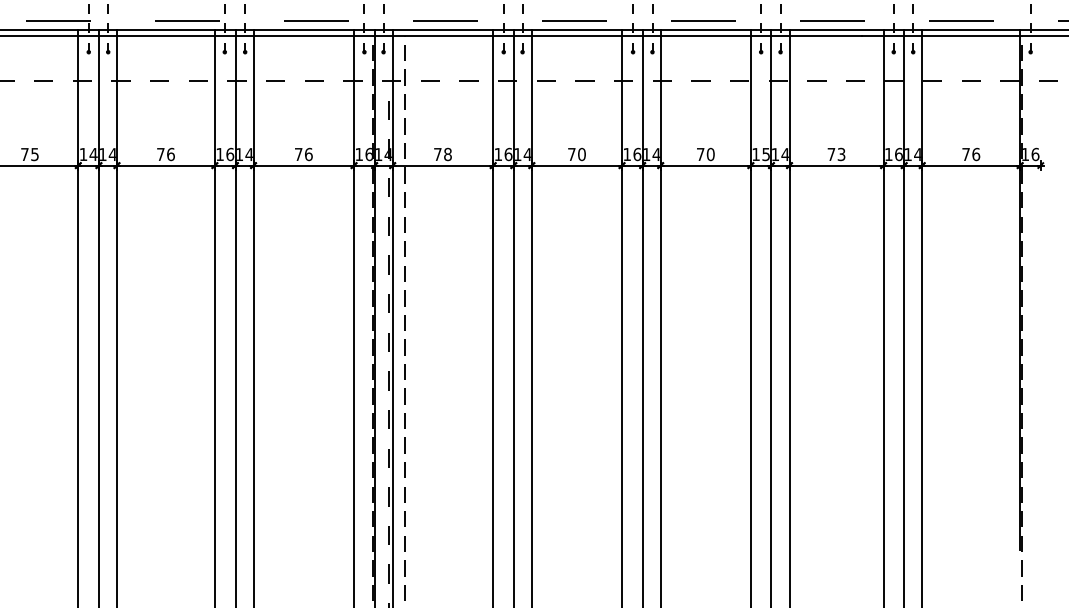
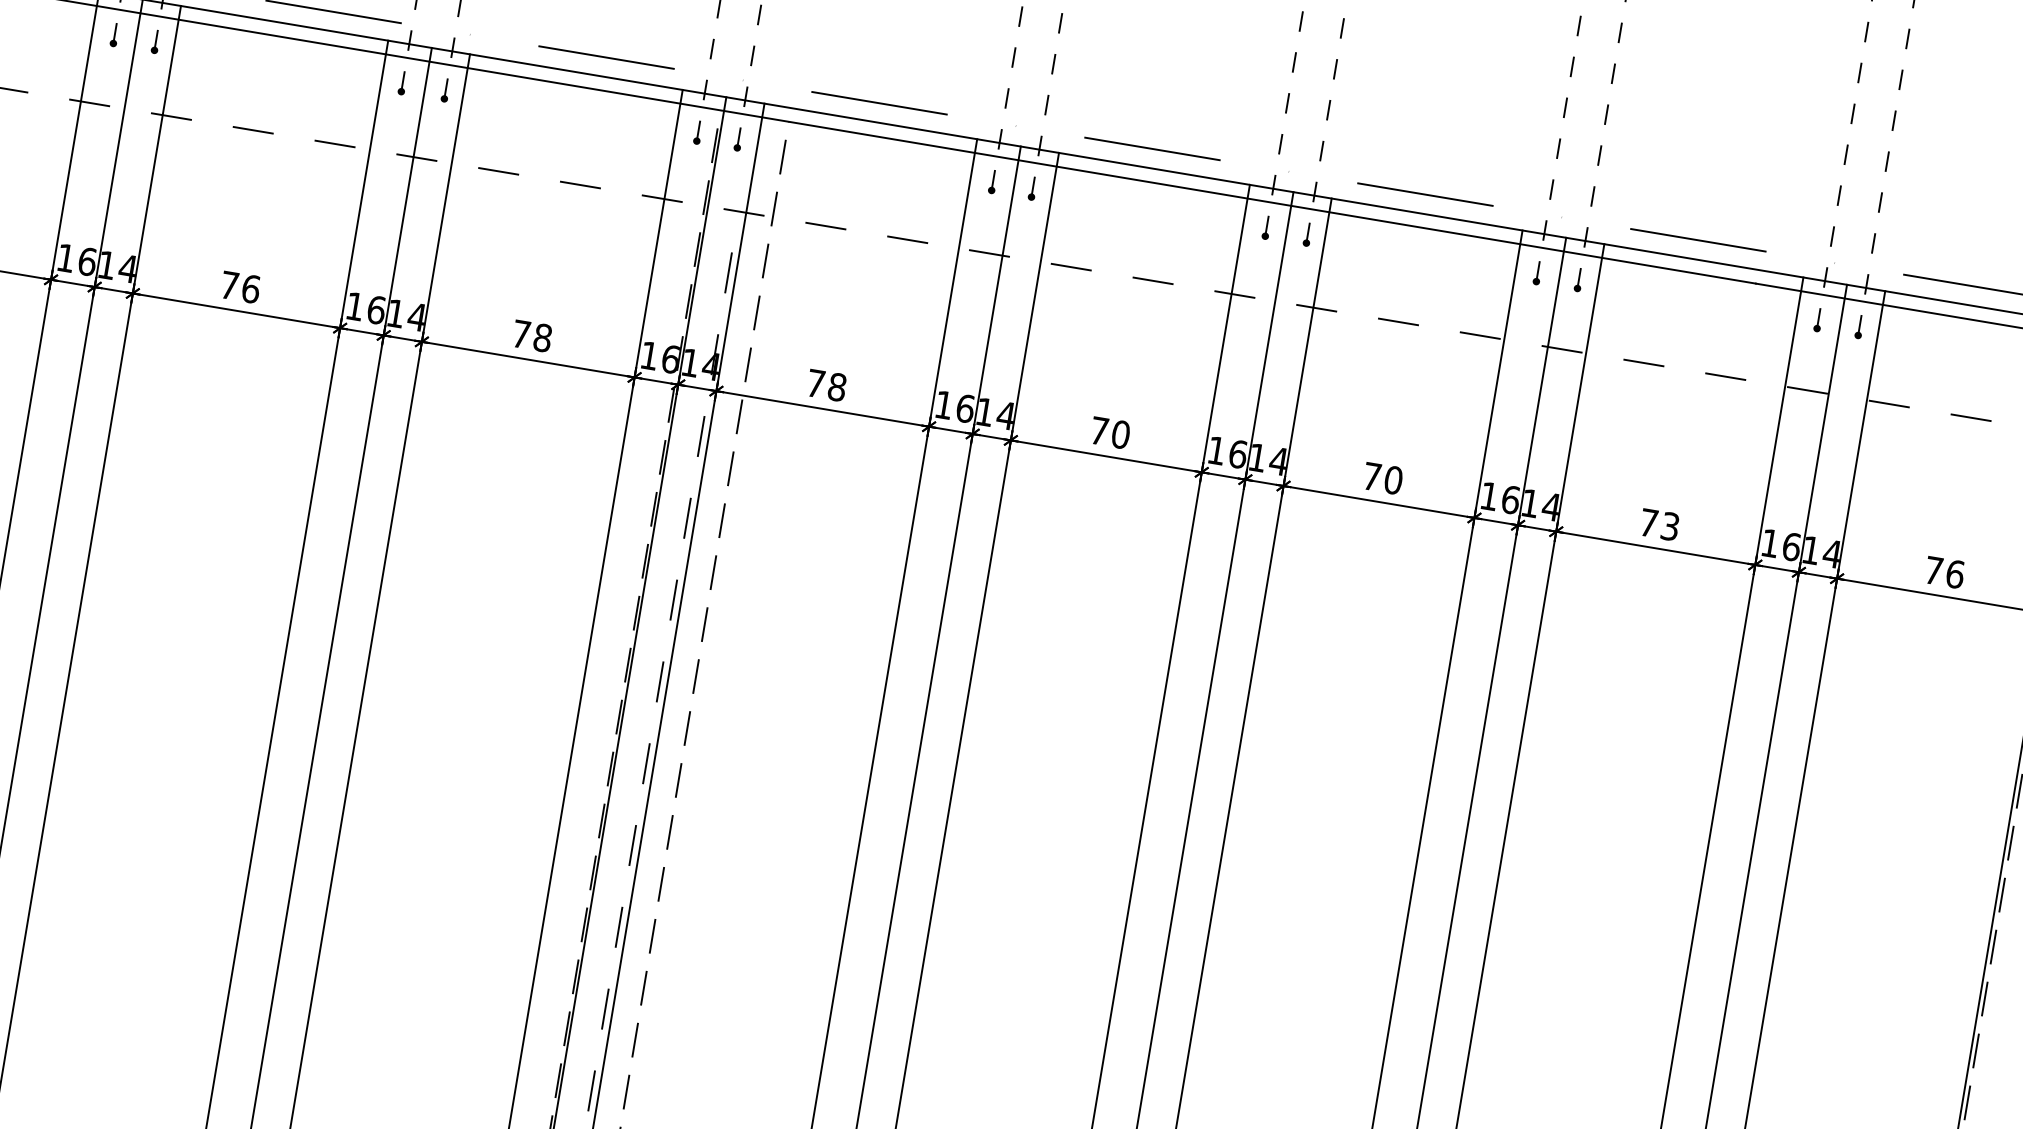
text: (308, 153) -> (542, 335), 76 -> 78
text: (93, 154) -> (87, 261), 14 -> 16
text: (765, 154) -> (1509, 499), 15 -> 16

